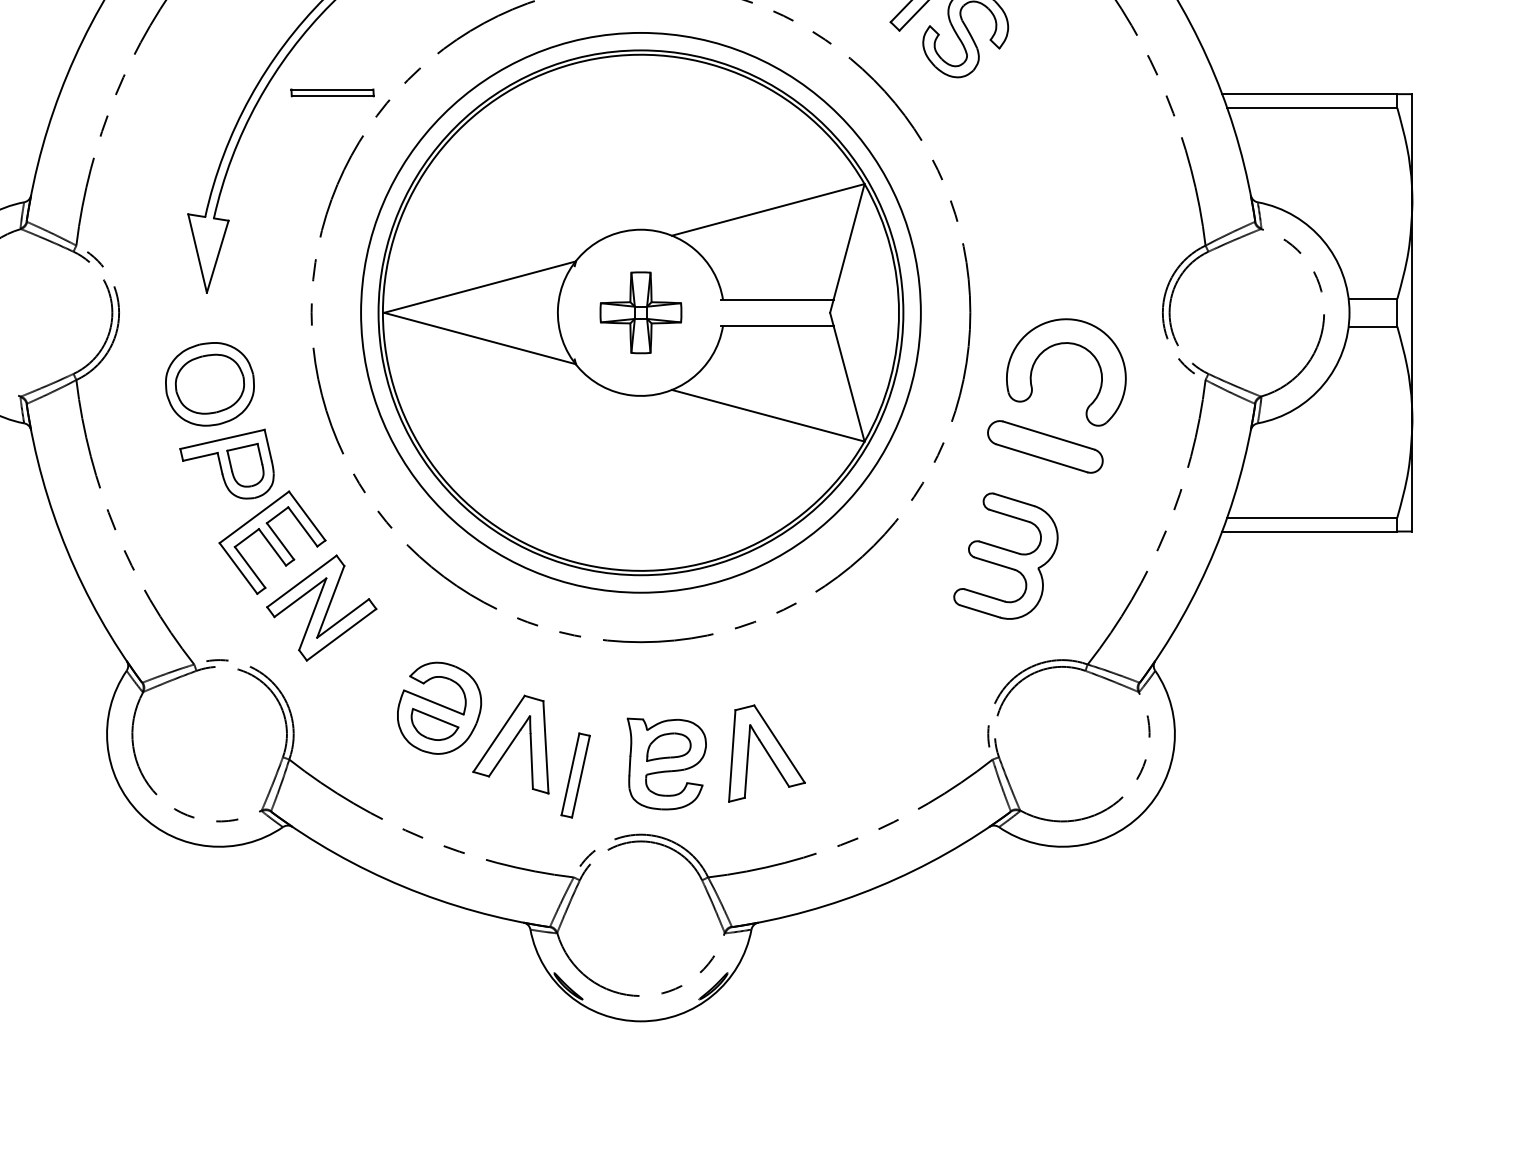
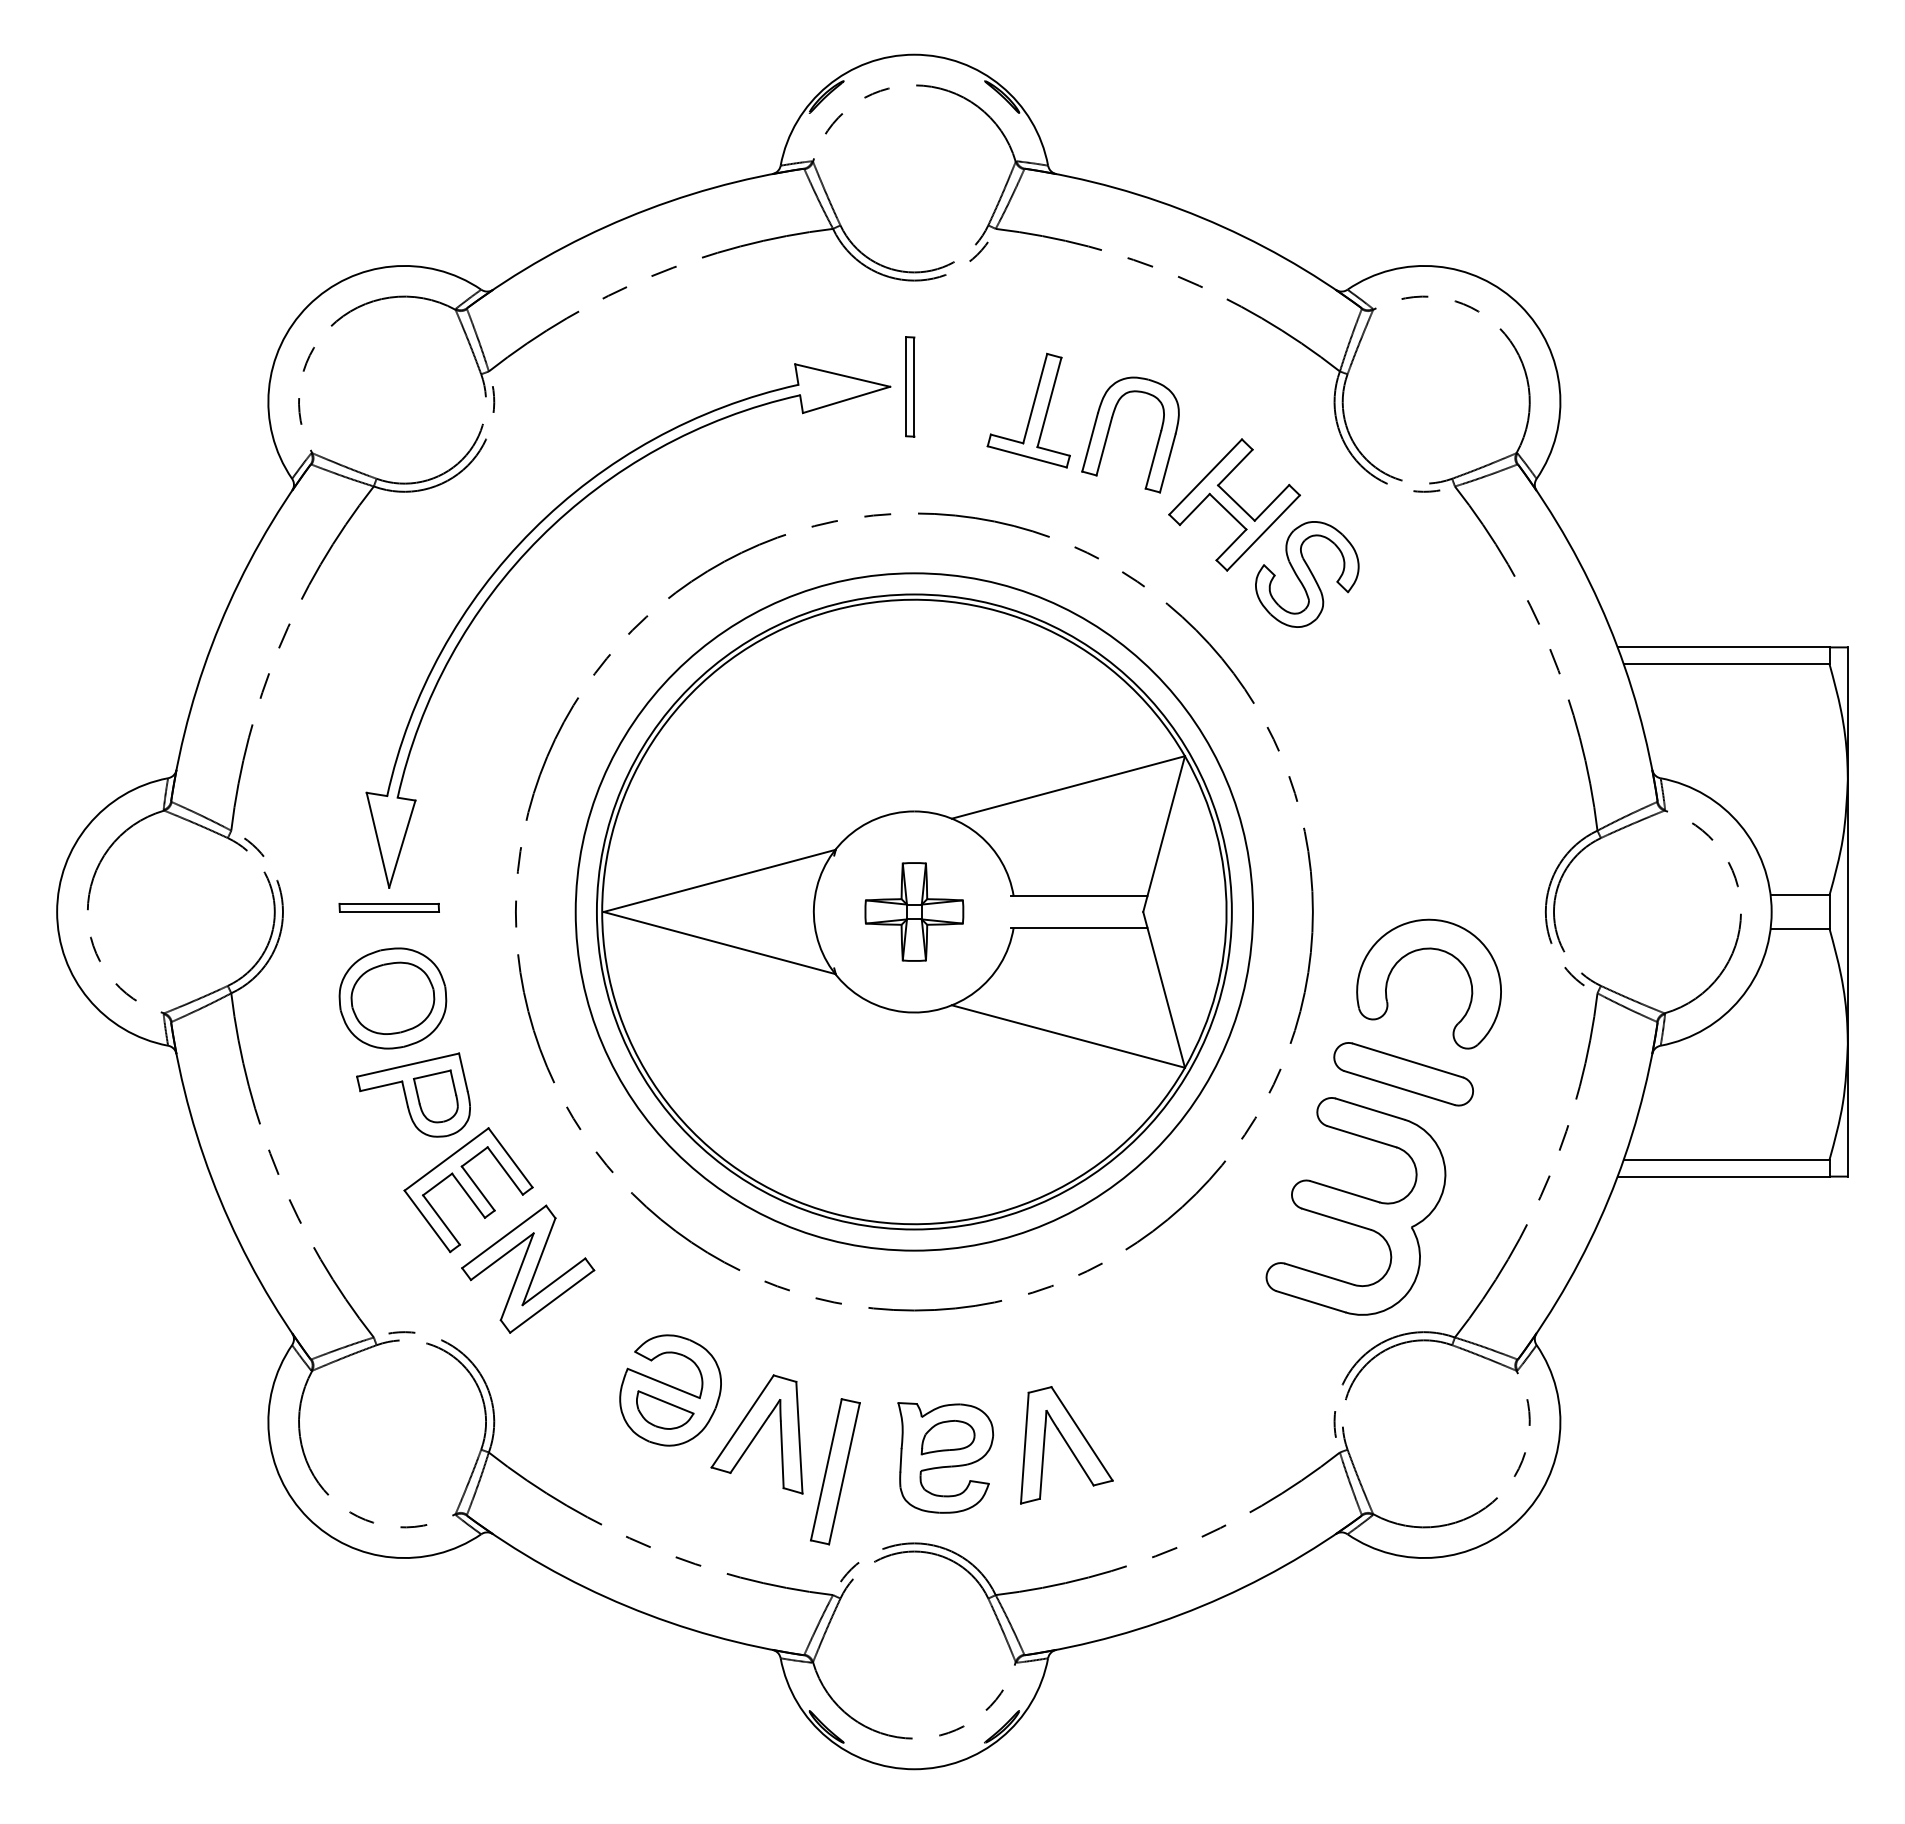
part: (331, 92) -> (388, 907), moved
part: (1005, 556) -> (1355, 1206), size x1.43
part: (575, 775) -> (835, 1471), size x1.43

